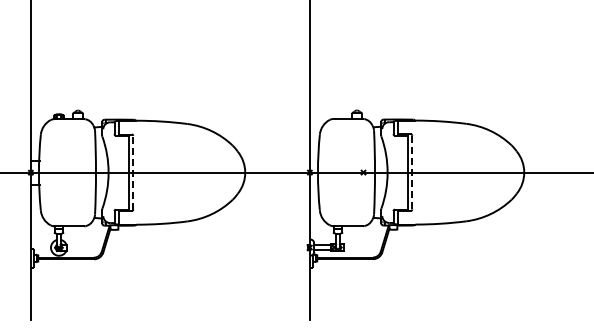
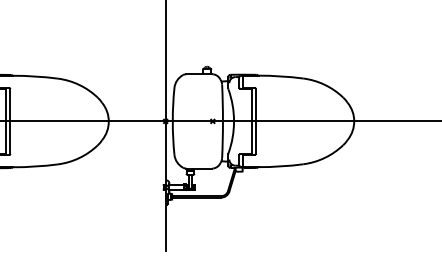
line: (133, 172) -> (10, 121), dashed -> solid
line: (412, 172) -> (255, 121), dashed -> solid

